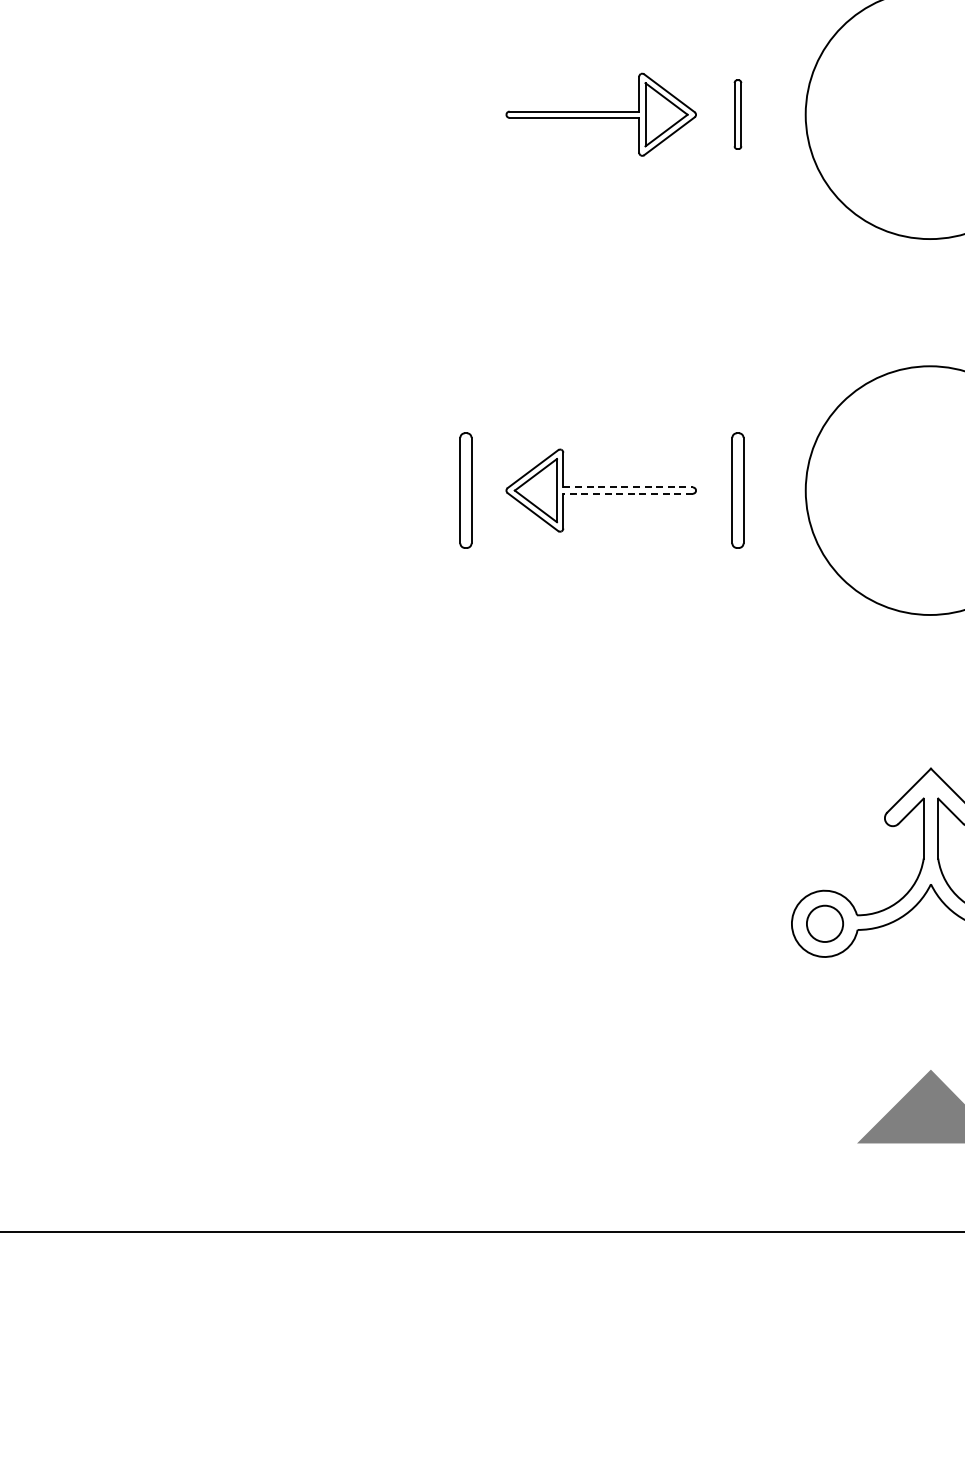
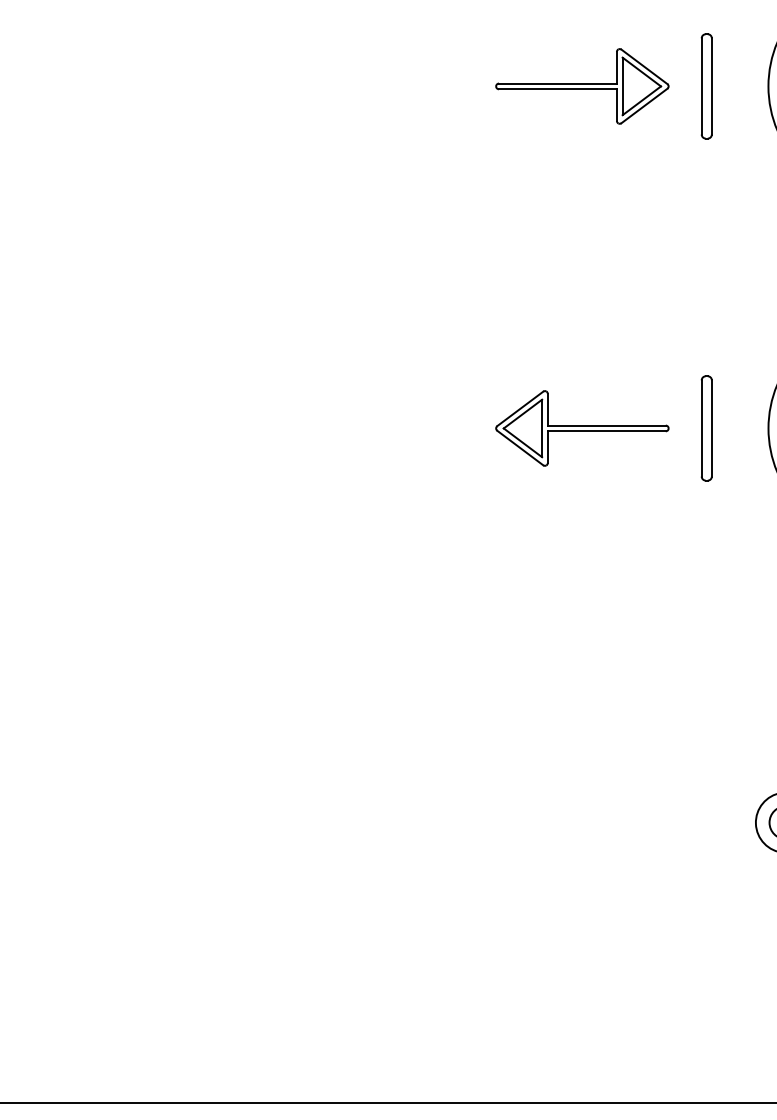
part: (737, 114) -> (706, 86), size x1.67
line: (628, 487) -> (607, 425), dashed -> solid
part: (465, 490) -> (458, 428), removed
line: (628, 493) -> (607, 431), dashed -> solid

